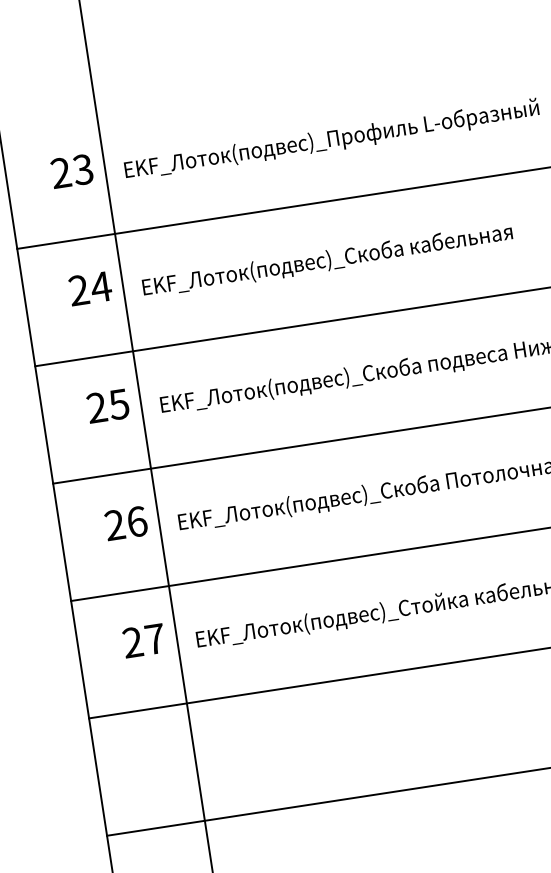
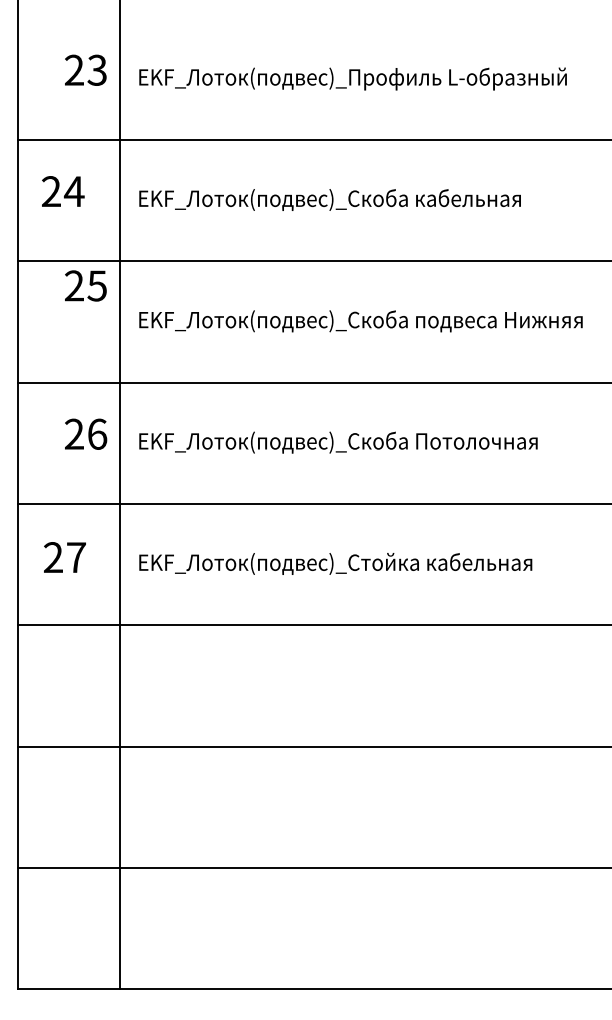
text: (90, 288) -> (63, 191), moved
text: (107, 405) -> (85, 285), moved
text: (143, 640) -> (64, 557), moved

